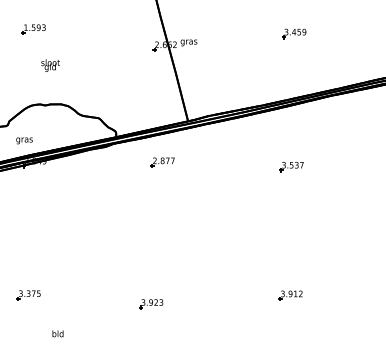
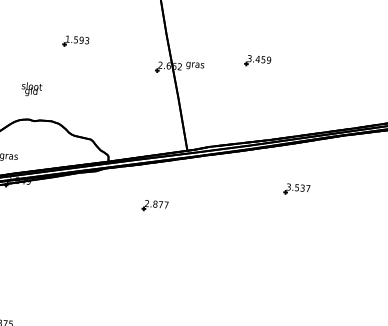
part: (33, 29) -> (75, 41), moved
part: (294, 33) -> (258, 60), moved
text: (50, 65) -> (31, 89), moved
part: (162, 162) -> (155, 205), moved
part: (291, 167) -> (296, 190), moved

